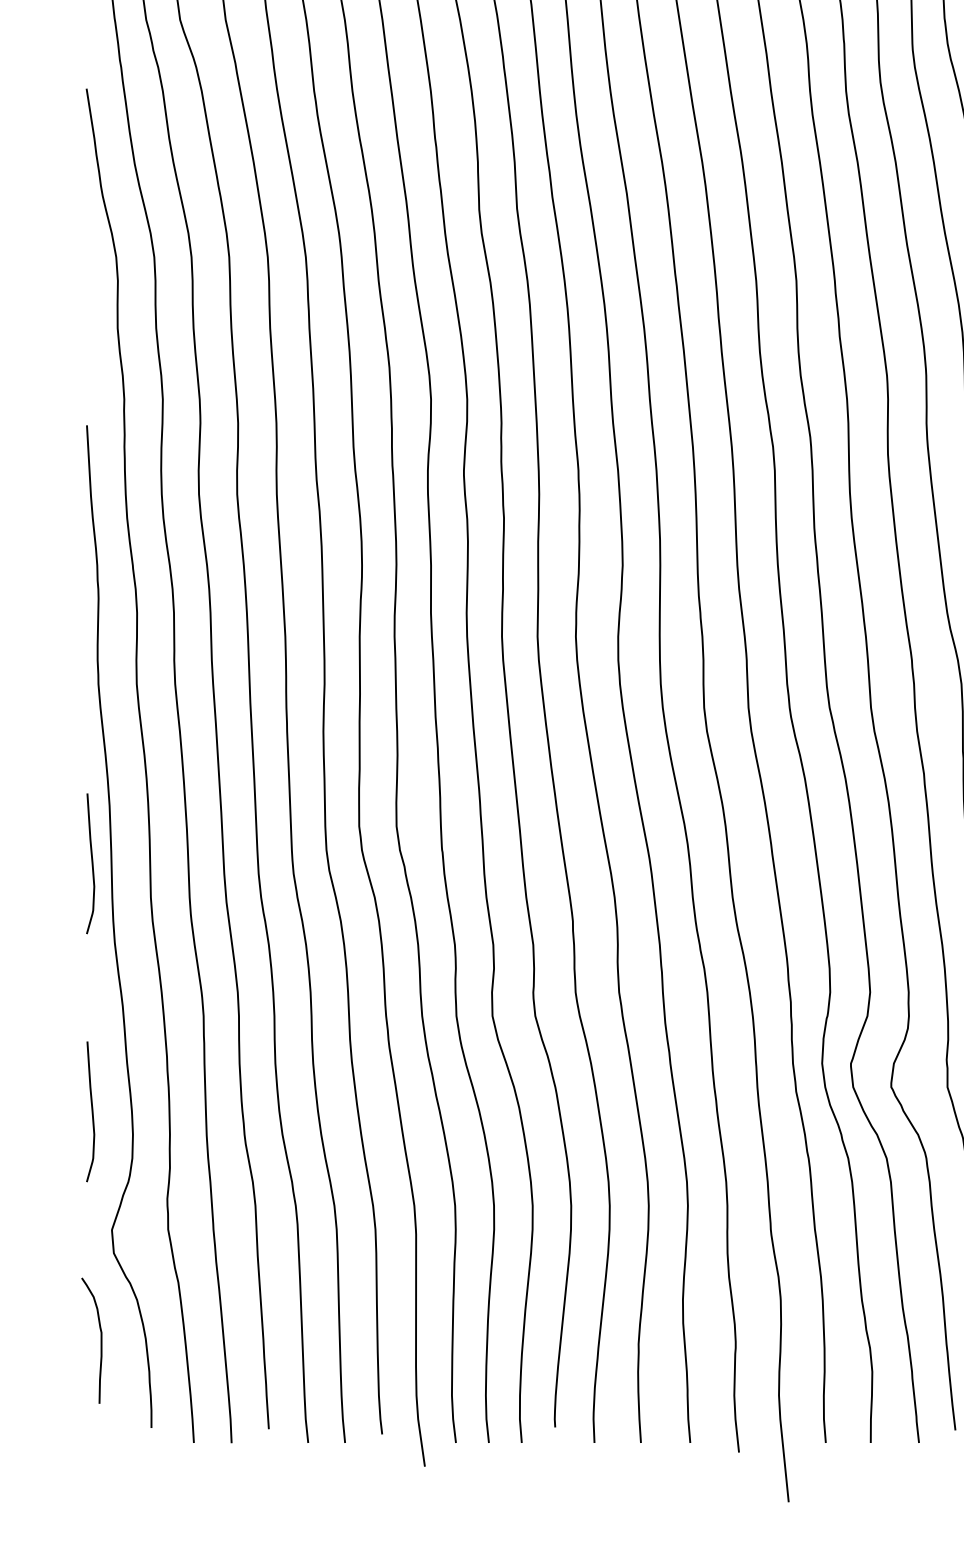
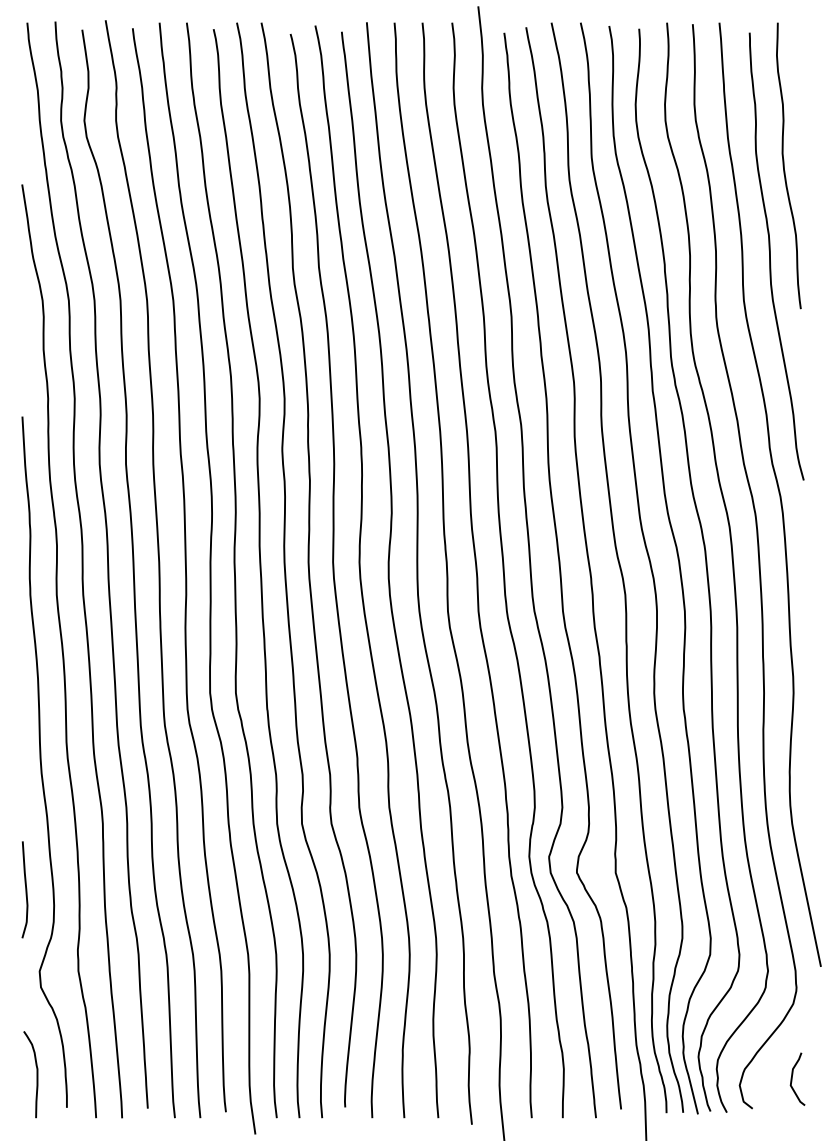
curve: (91, 863) -> (25, 718), removed
curve: (100, 1340) -> (36, 1074), moved

